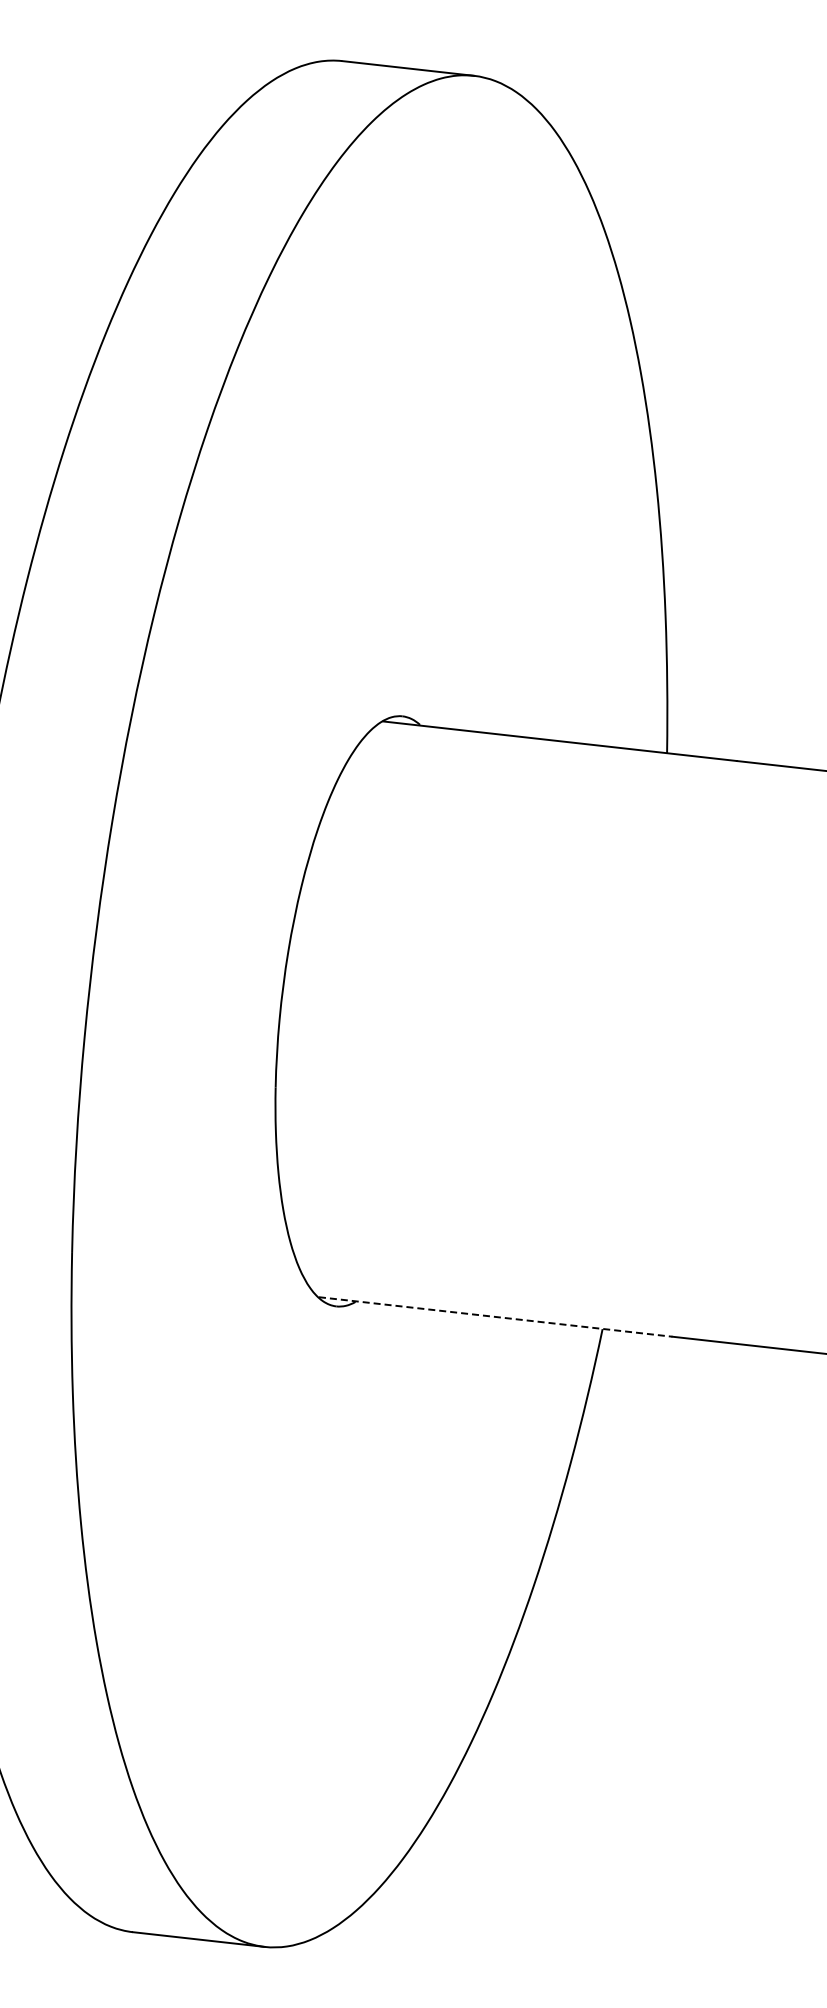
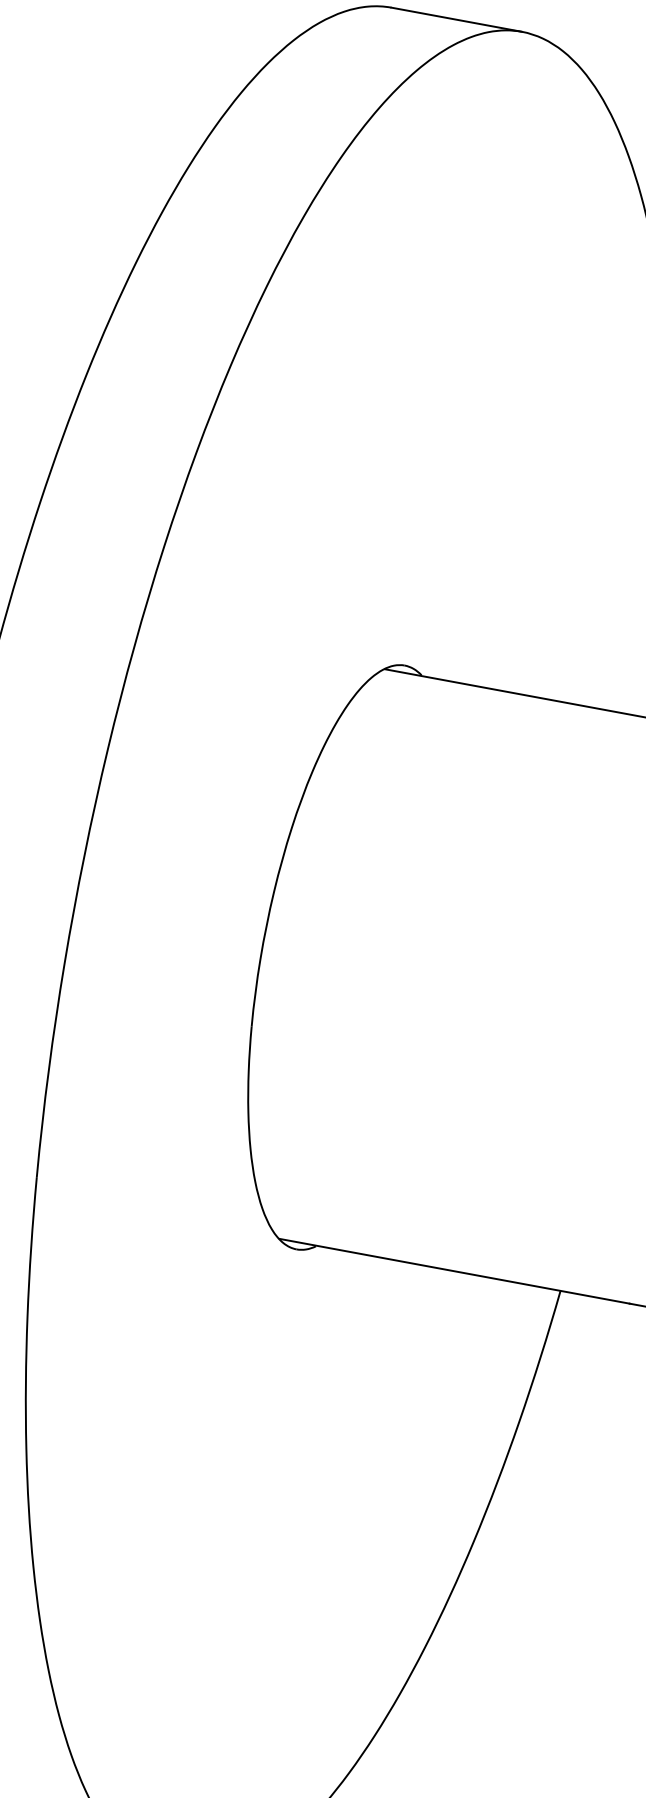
line: (495, 1316) -> (454, 1270), dashed -> solid

